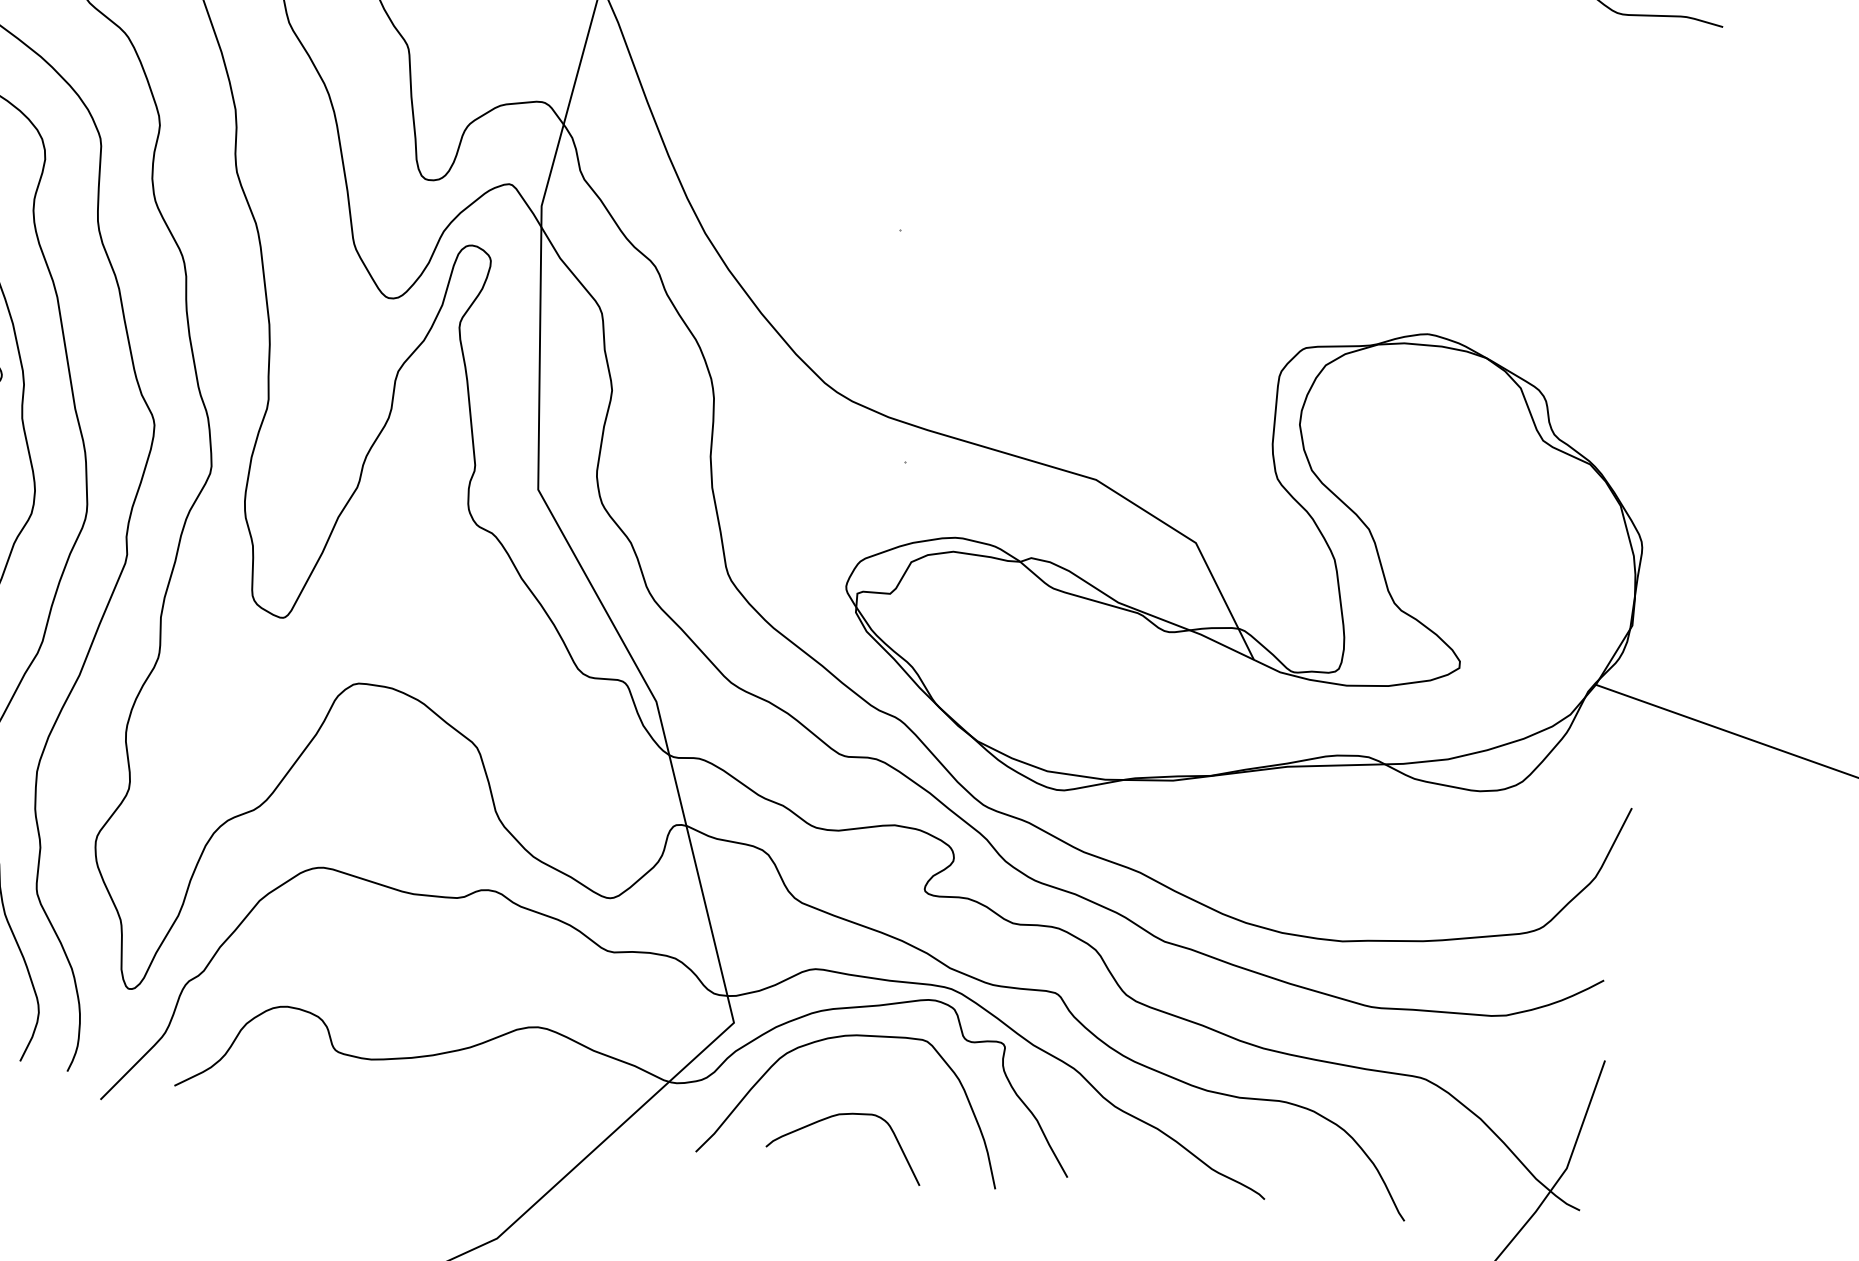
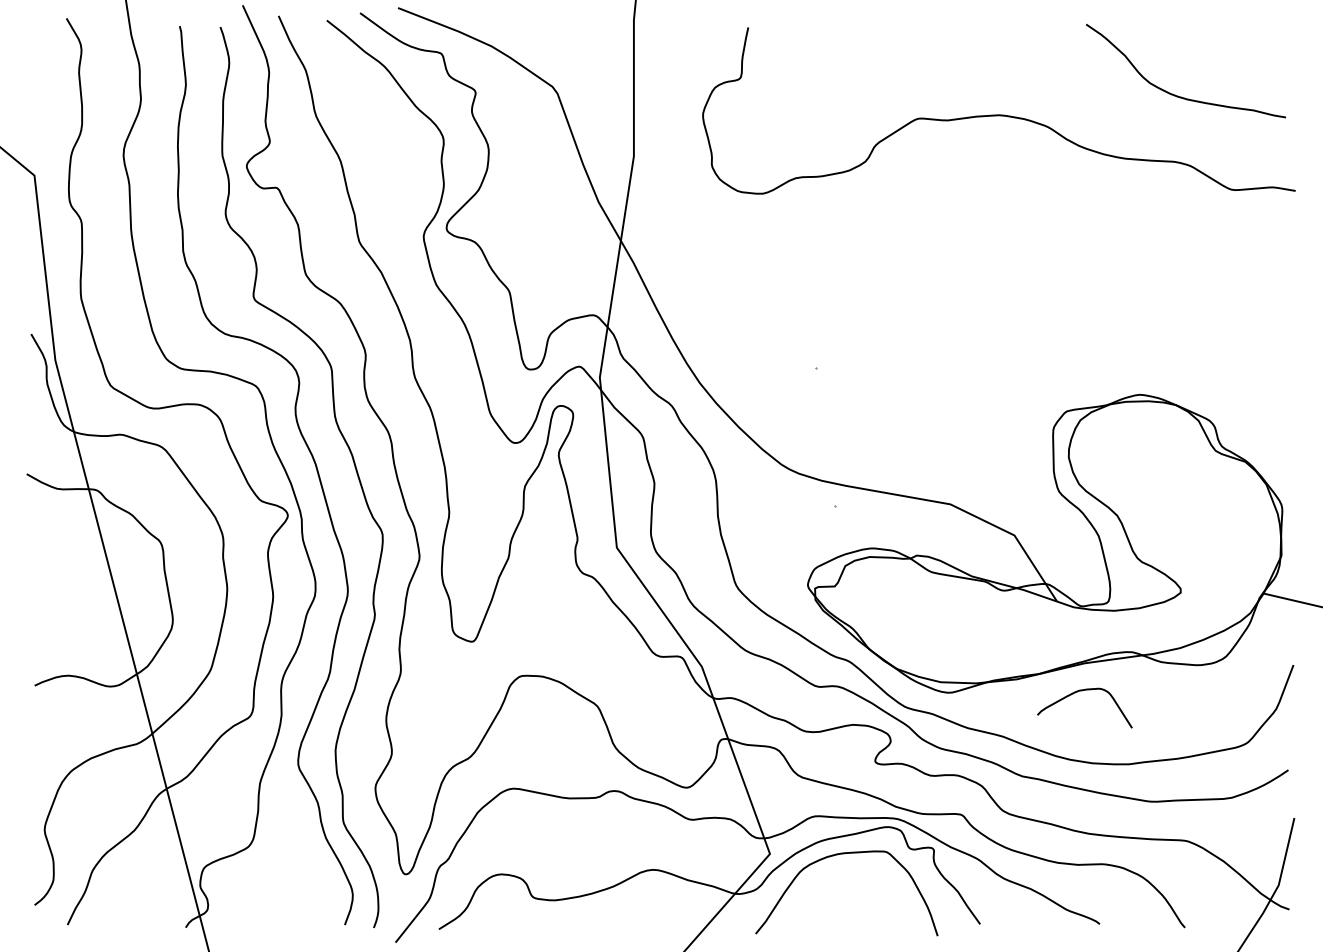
curve: (844, 1116) -> (1082, 691), moved

